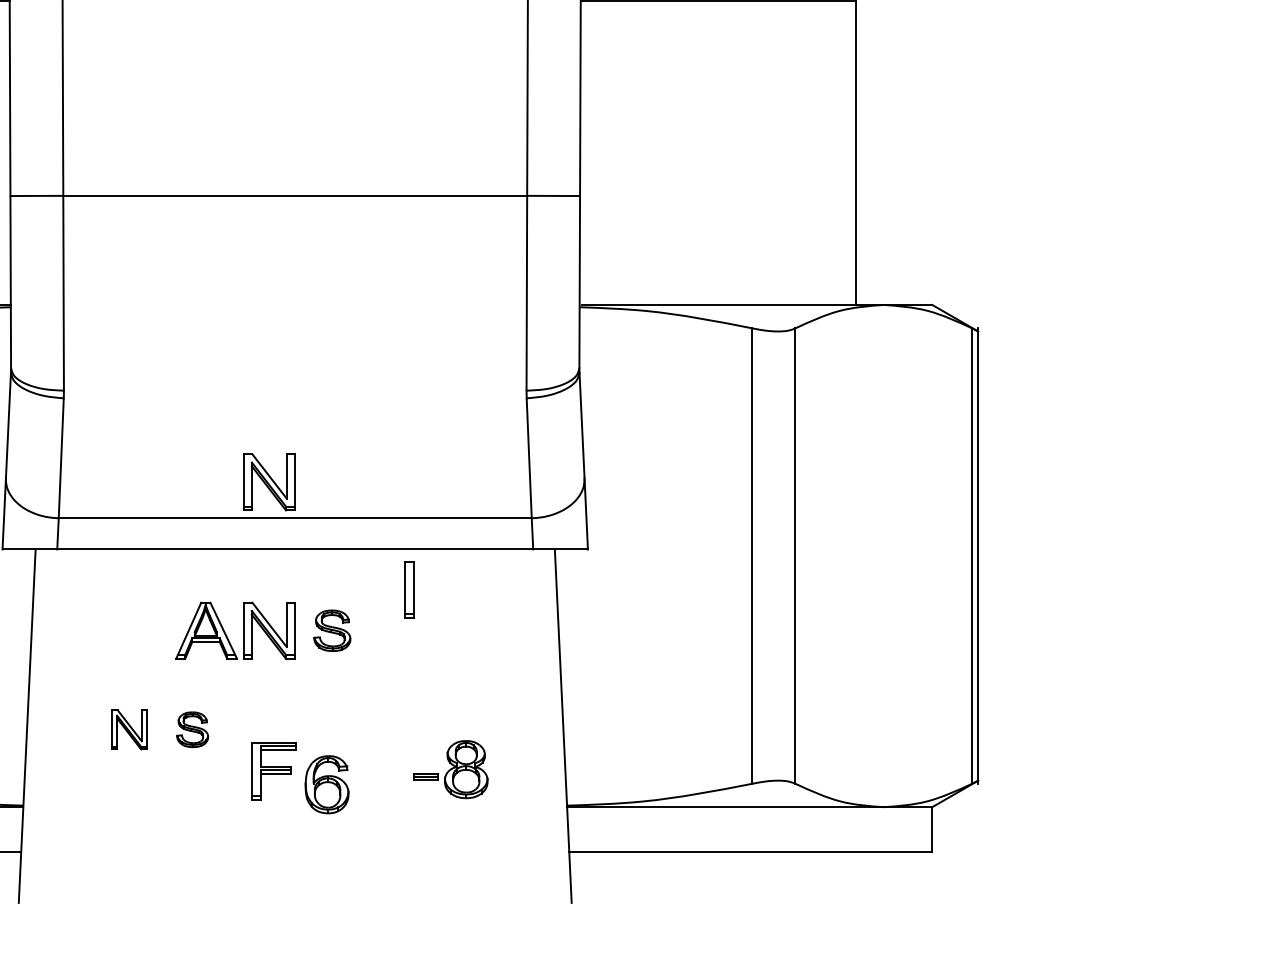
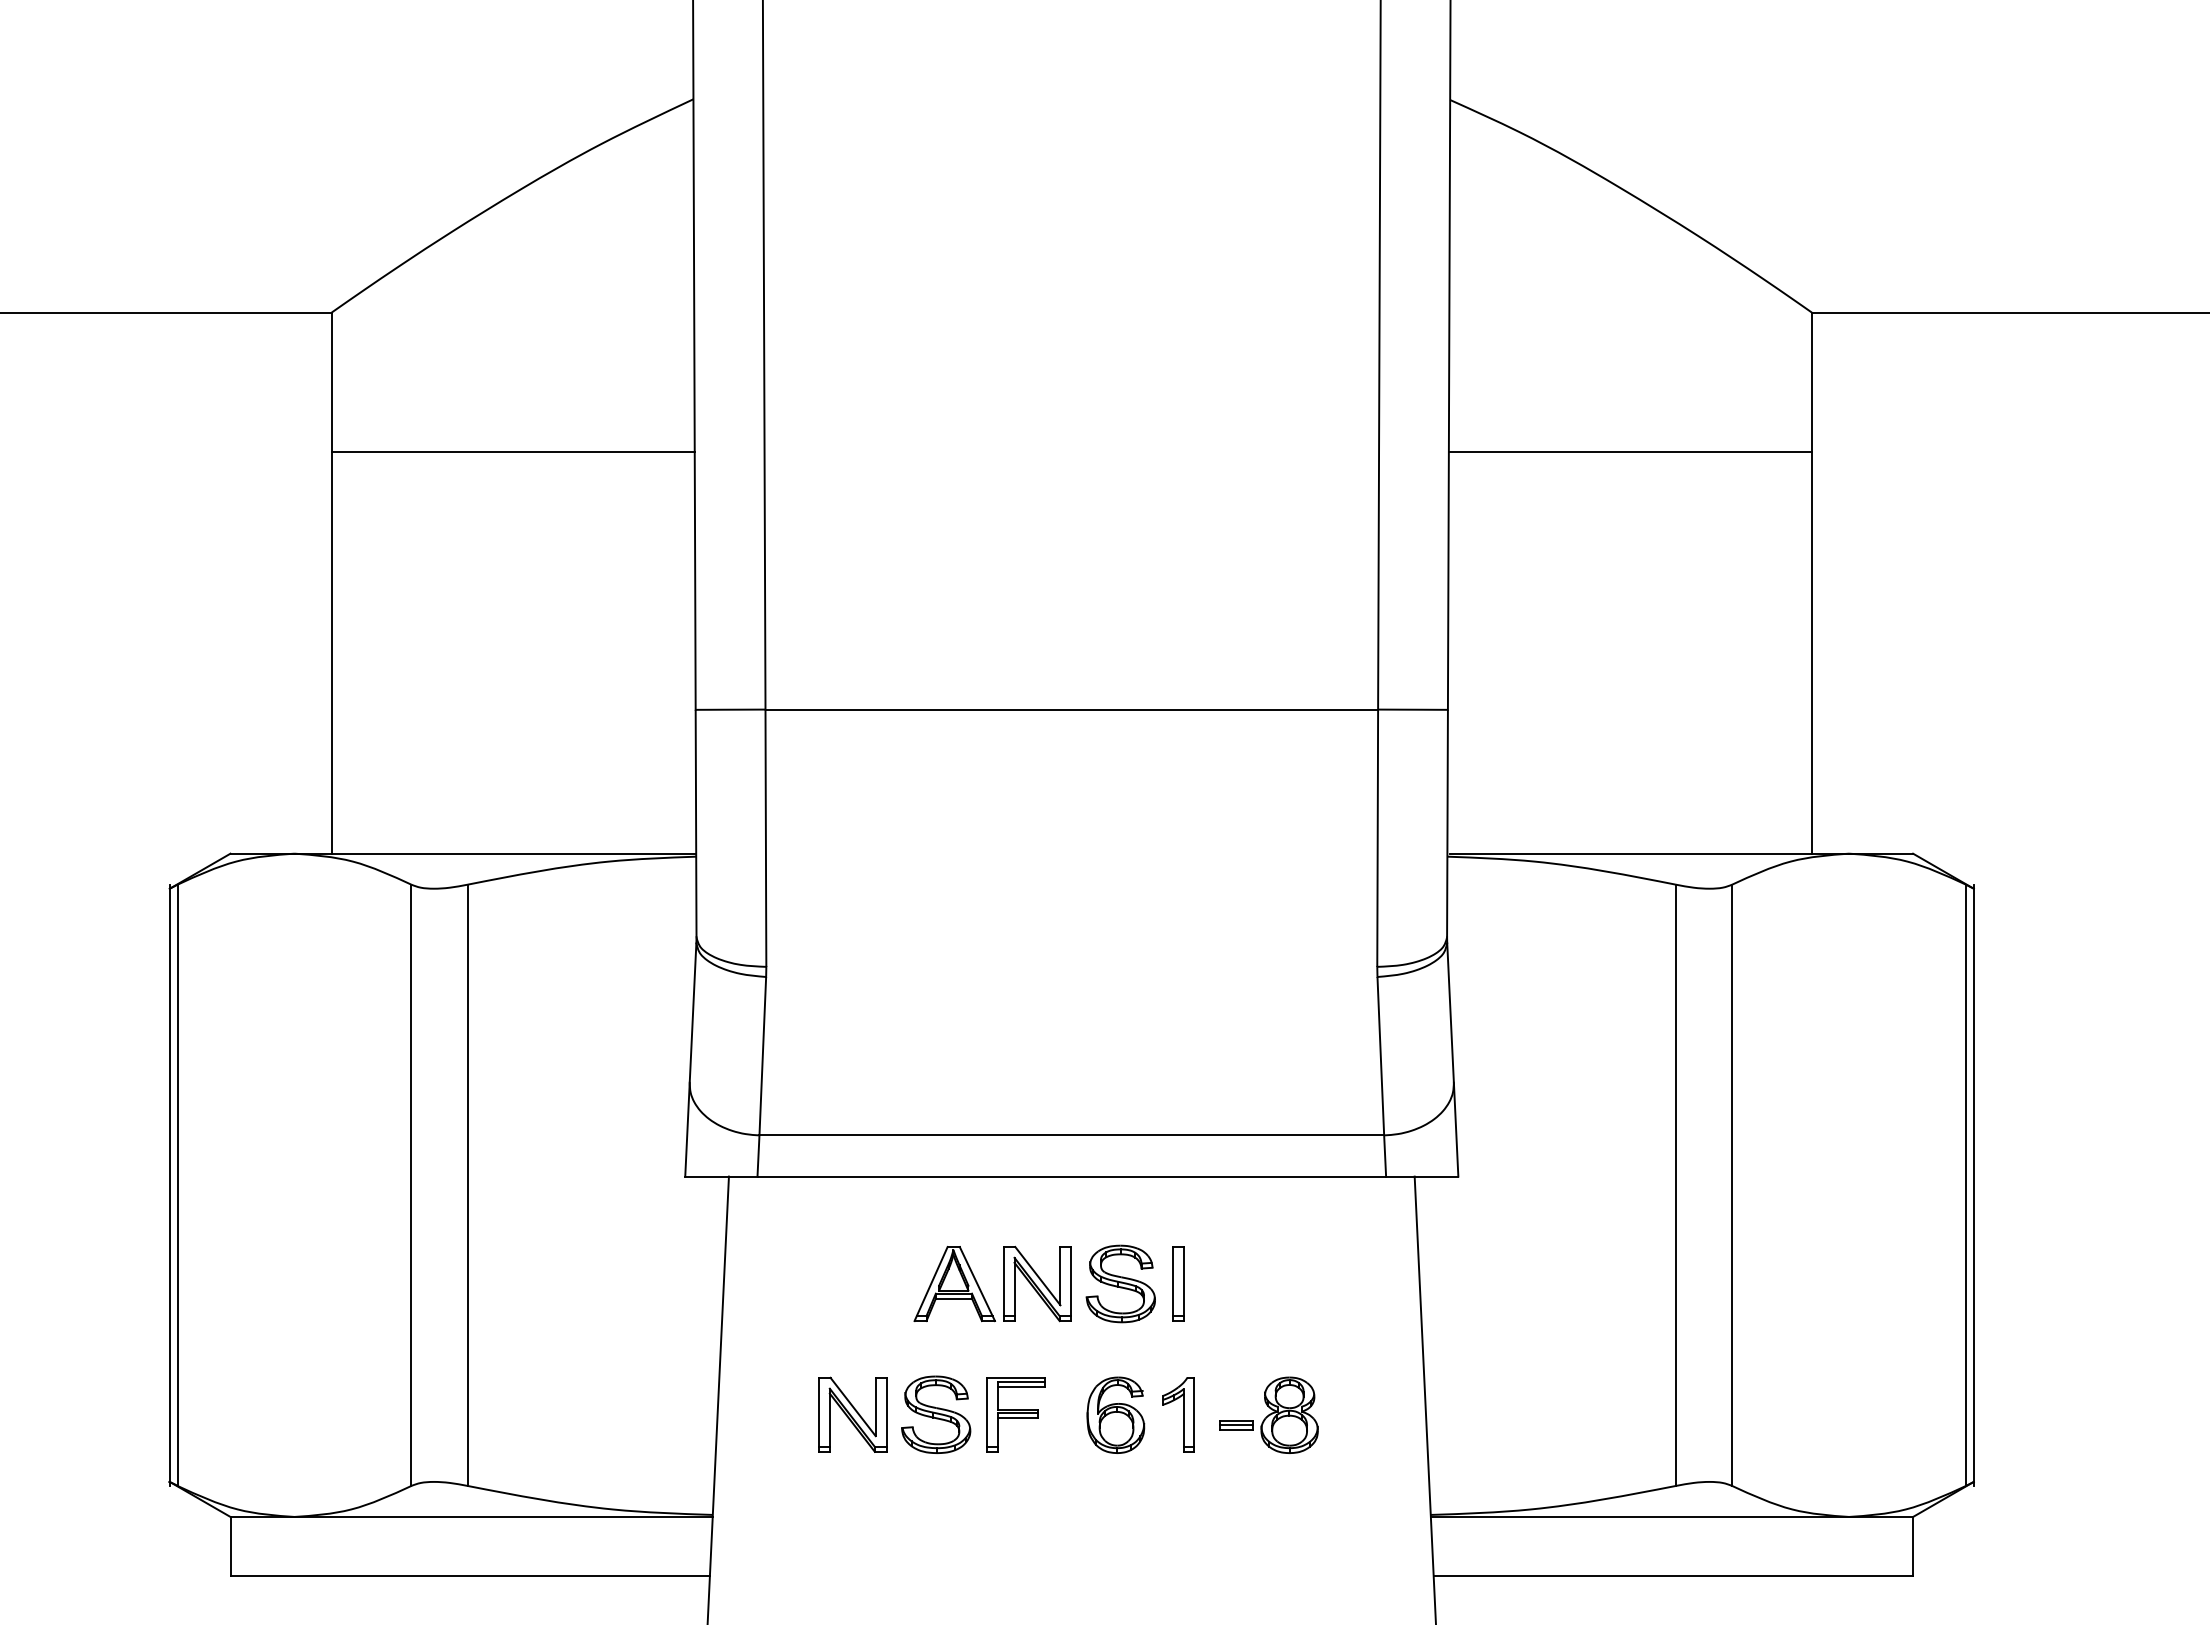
part: (269, 482) -> (1037, 1087), removed
part: (409, 589) -> (1178, 1283), moved
part: (332, 630) -> (1120, 1283), size x1.43
part: (129, 729) -> (852, 1414), size x1.43
part: (192, 729) -> (936, 1414), size x1.67
part: (376, 729) -> (1178, 1414), added
part: (450, 768) -> (1268, 1414), moved
part: (273, 771) -> (1015, 1414), moved
part: (326, 784) -> (1115, 1414), moved

